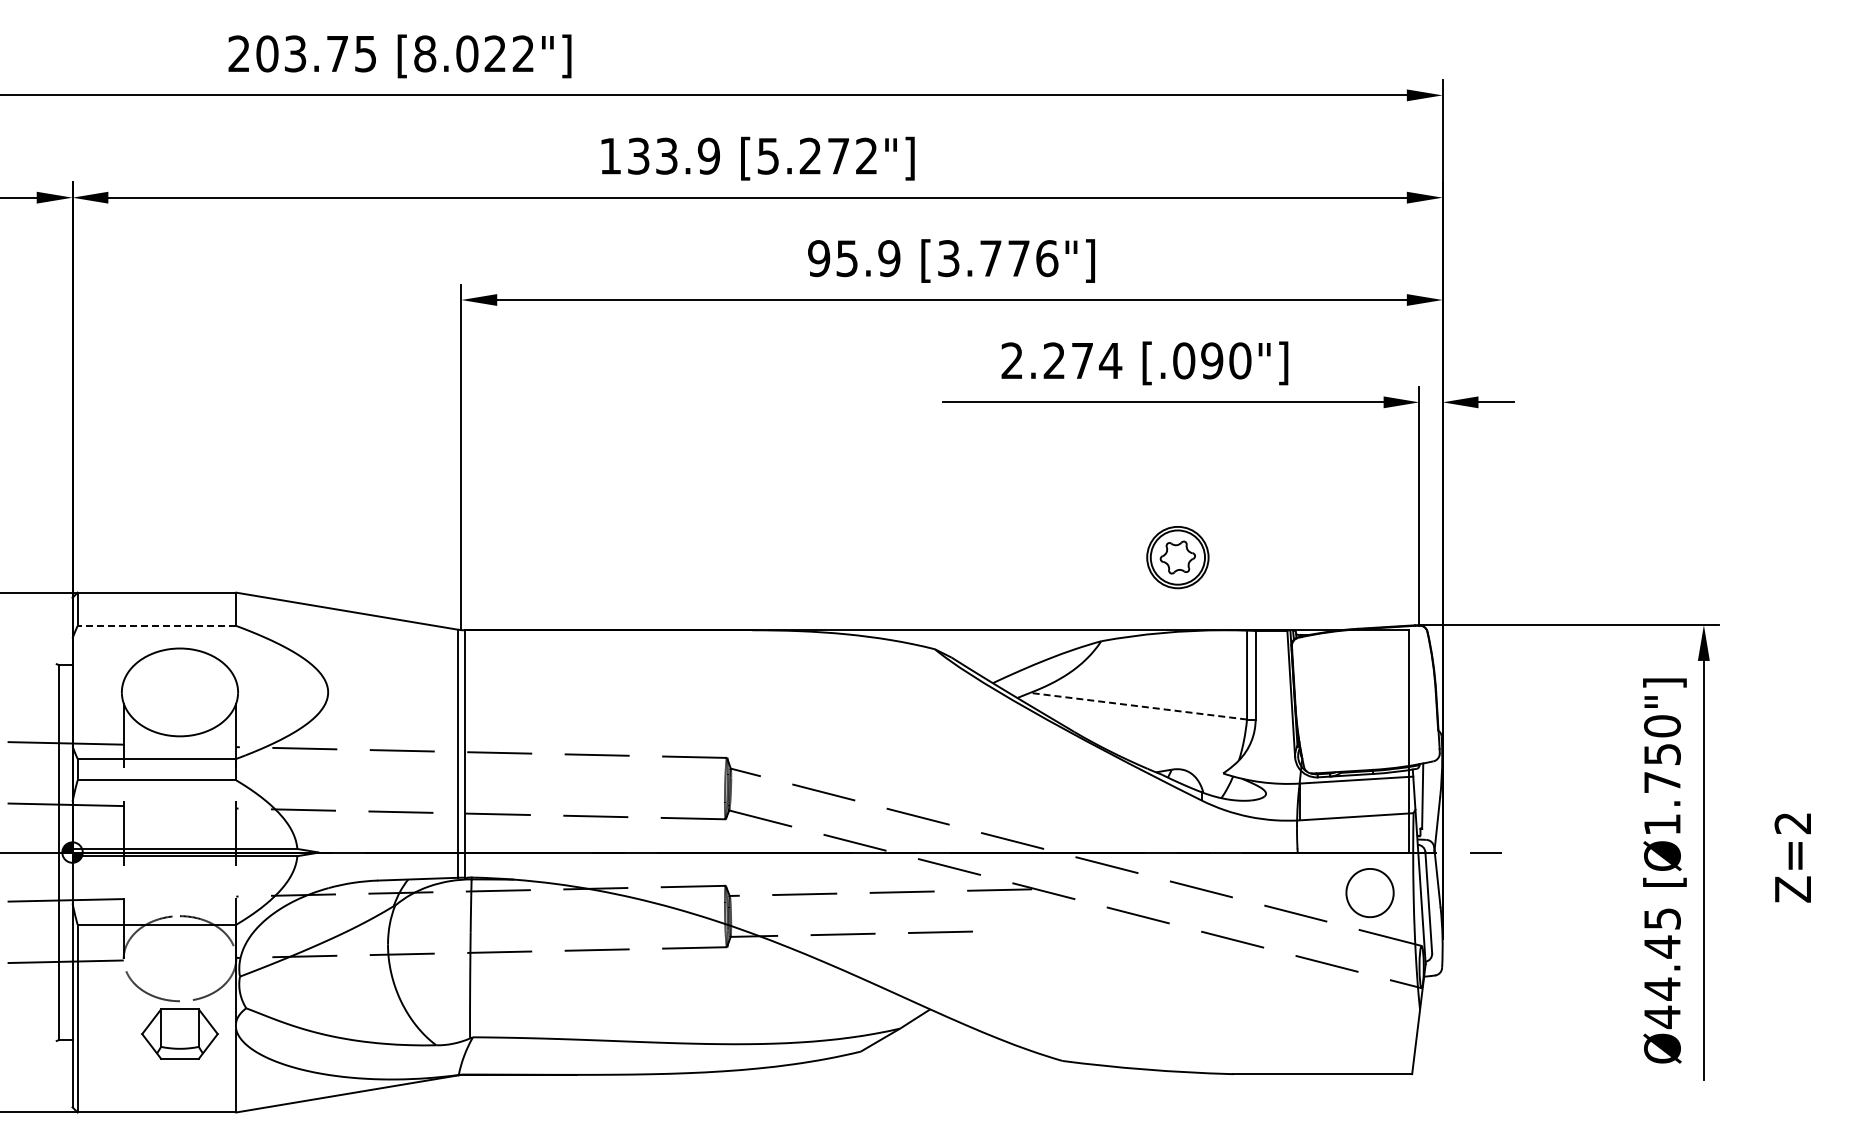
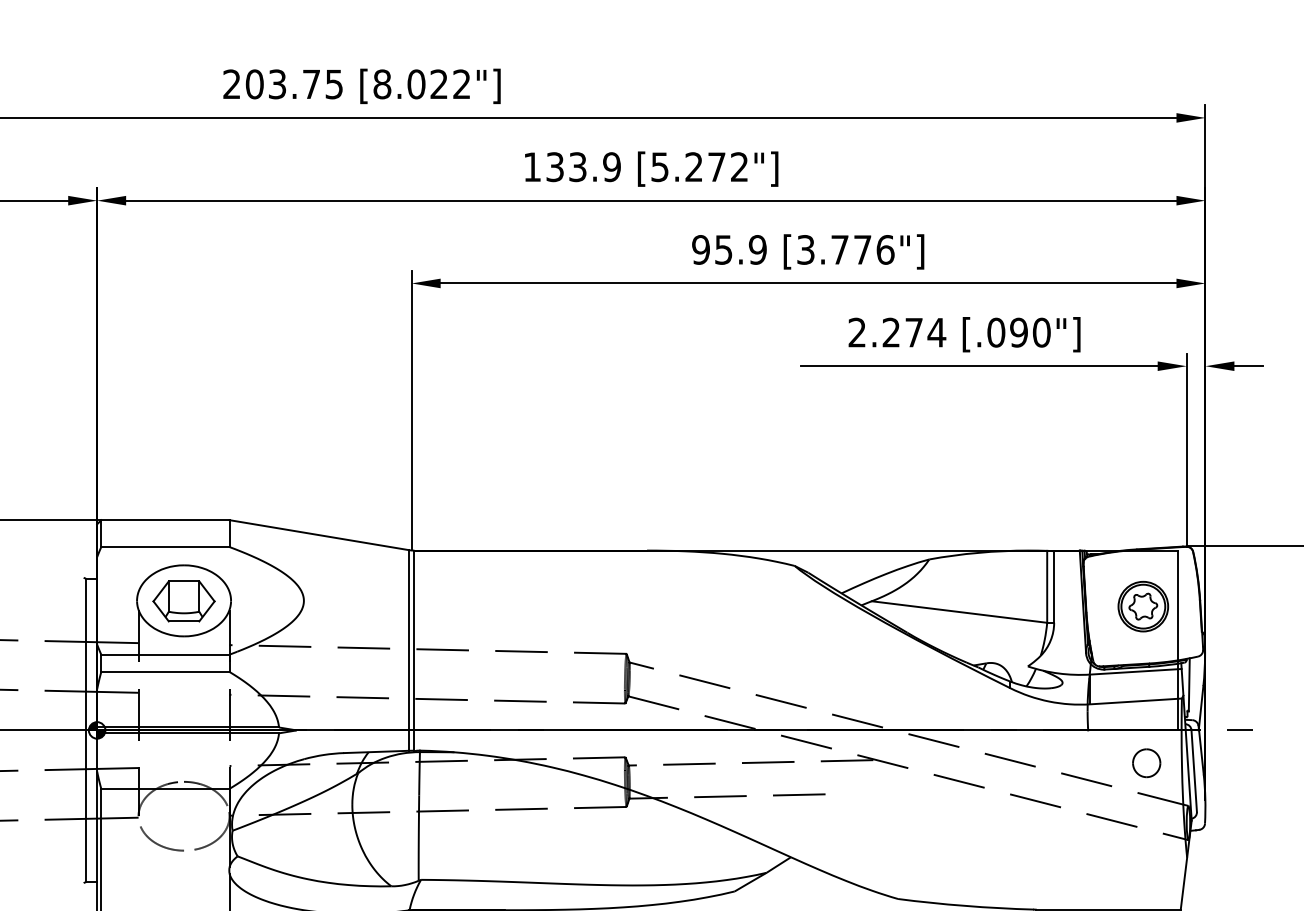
part: (1177, 557) -> (1143, 606), moved
line: (156, 625) -> (165, 546), dashed -> solid
line: (1138, 706) -> (959, 612), dashed -> solid
part: (1369, 893) -> (1146, 763), size x0.71
part: (179, 1033) -> (183, 600), moved

